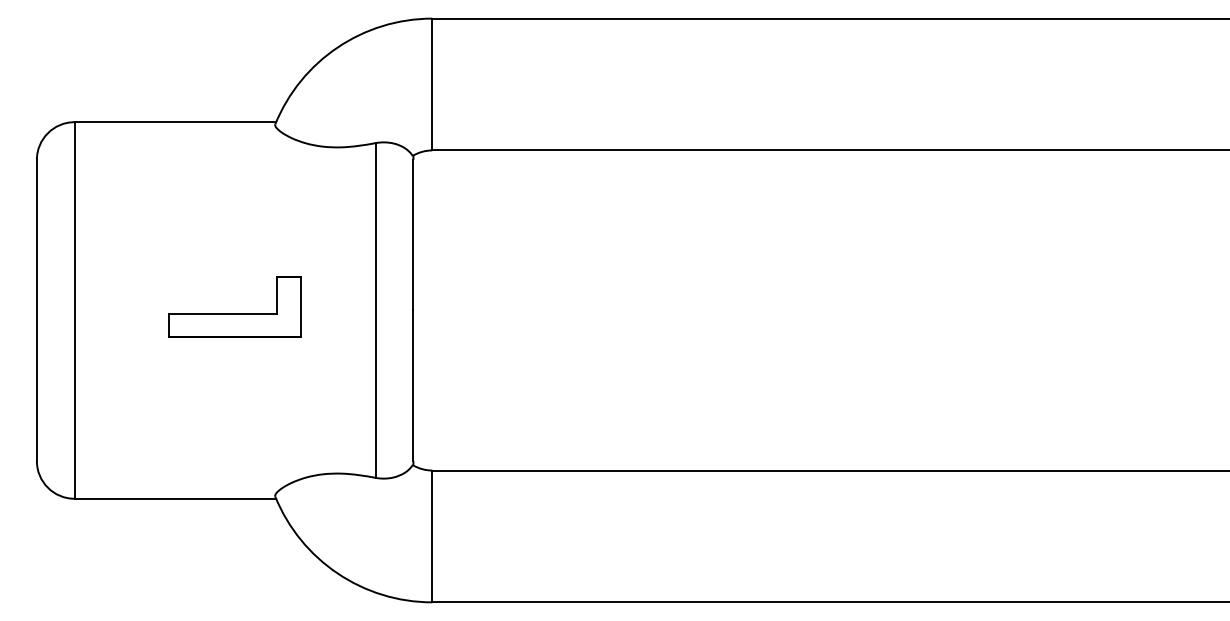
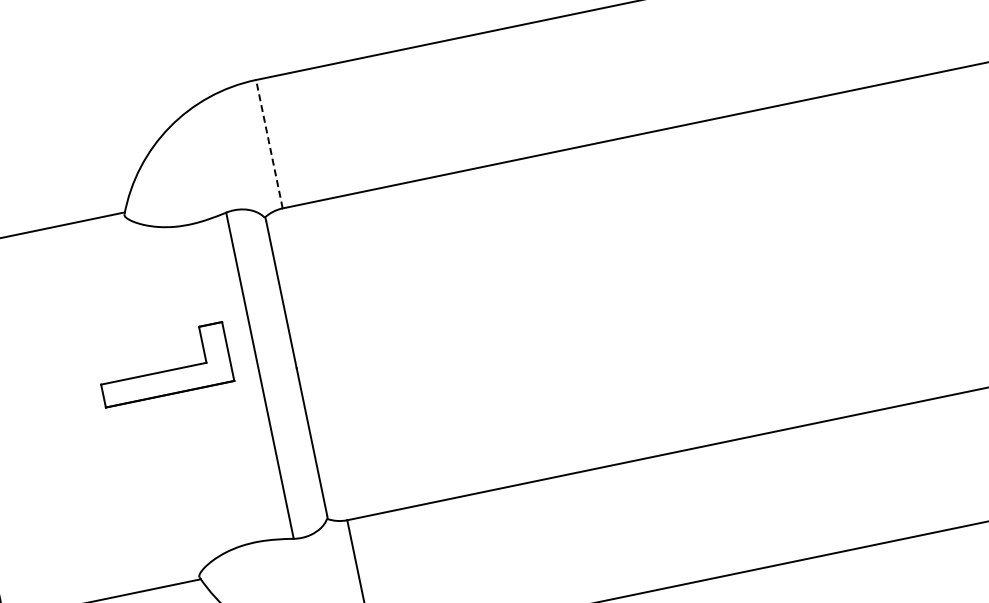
line: (432, 84) -> (269, 144), solid -> dashed
part: (234, 313) -> (165, 370), moved

